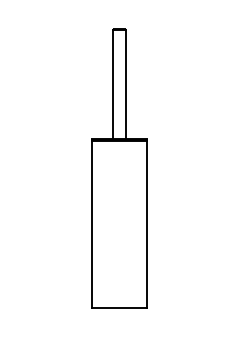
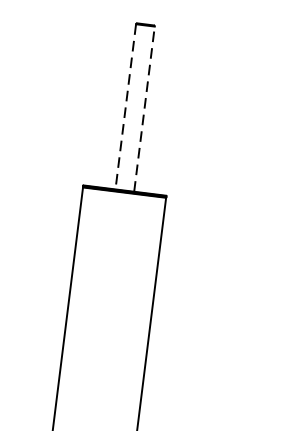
line: (113, 84) -> (126, 106), solid -> dashed
line: (125, 84) -> (144, 108), solid -> dashed

